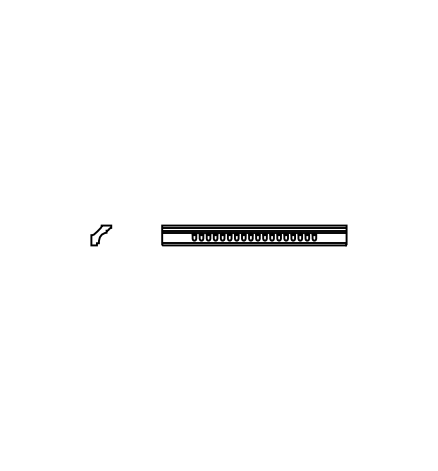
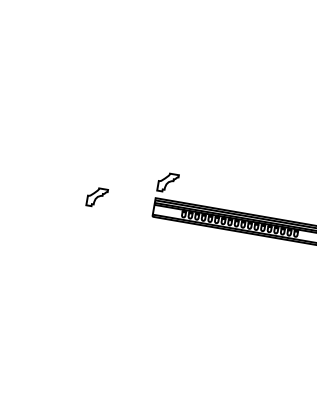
part: (172, 207) -> (168, 182), added

